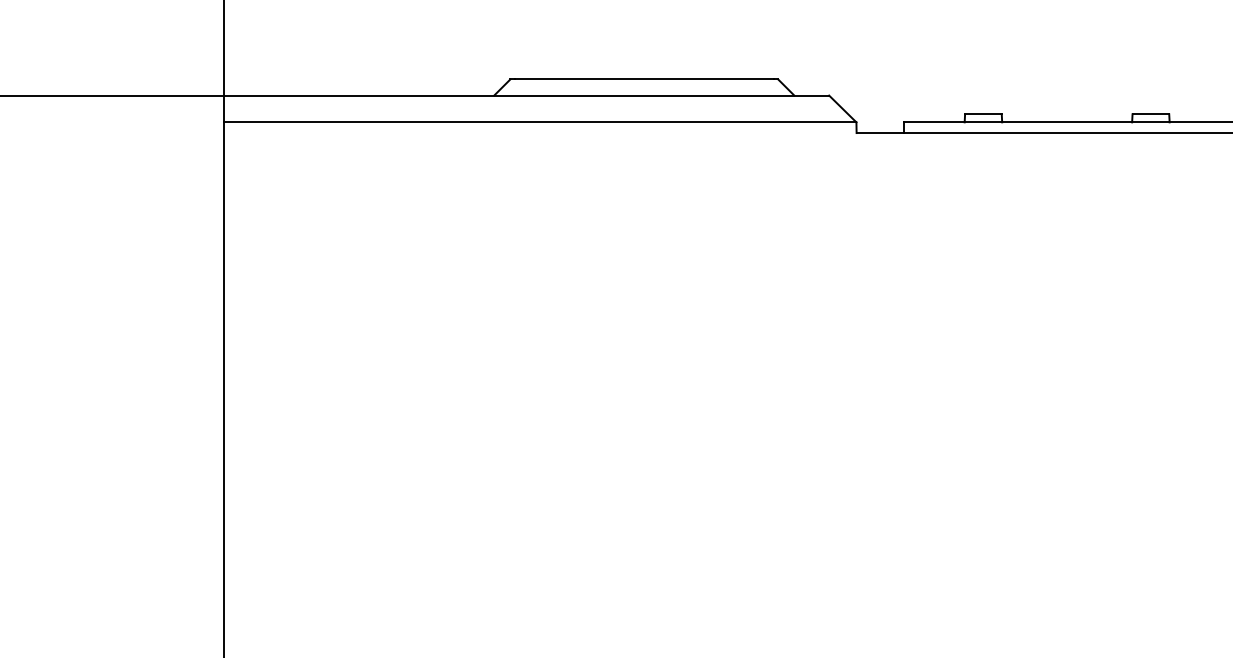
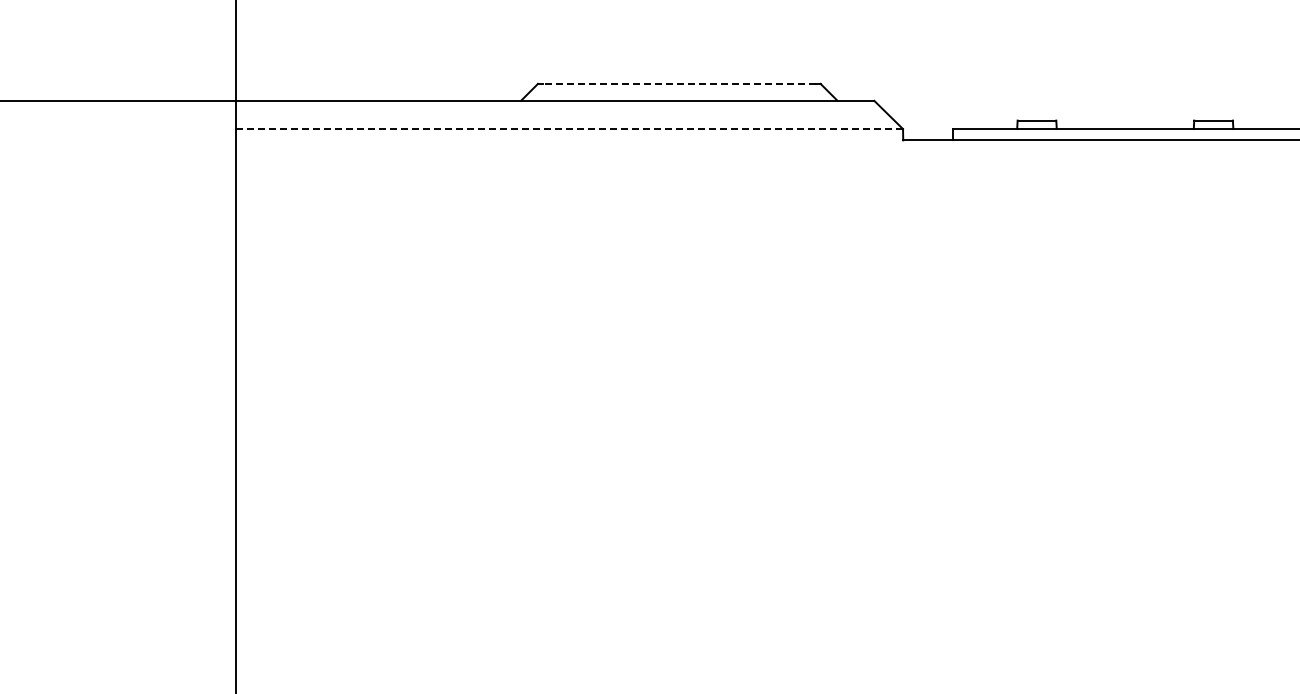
line: (644, 79) -> (679, 83), solid -> dashed
line: (540, 122) -> (569, 129), solid -> dashed

